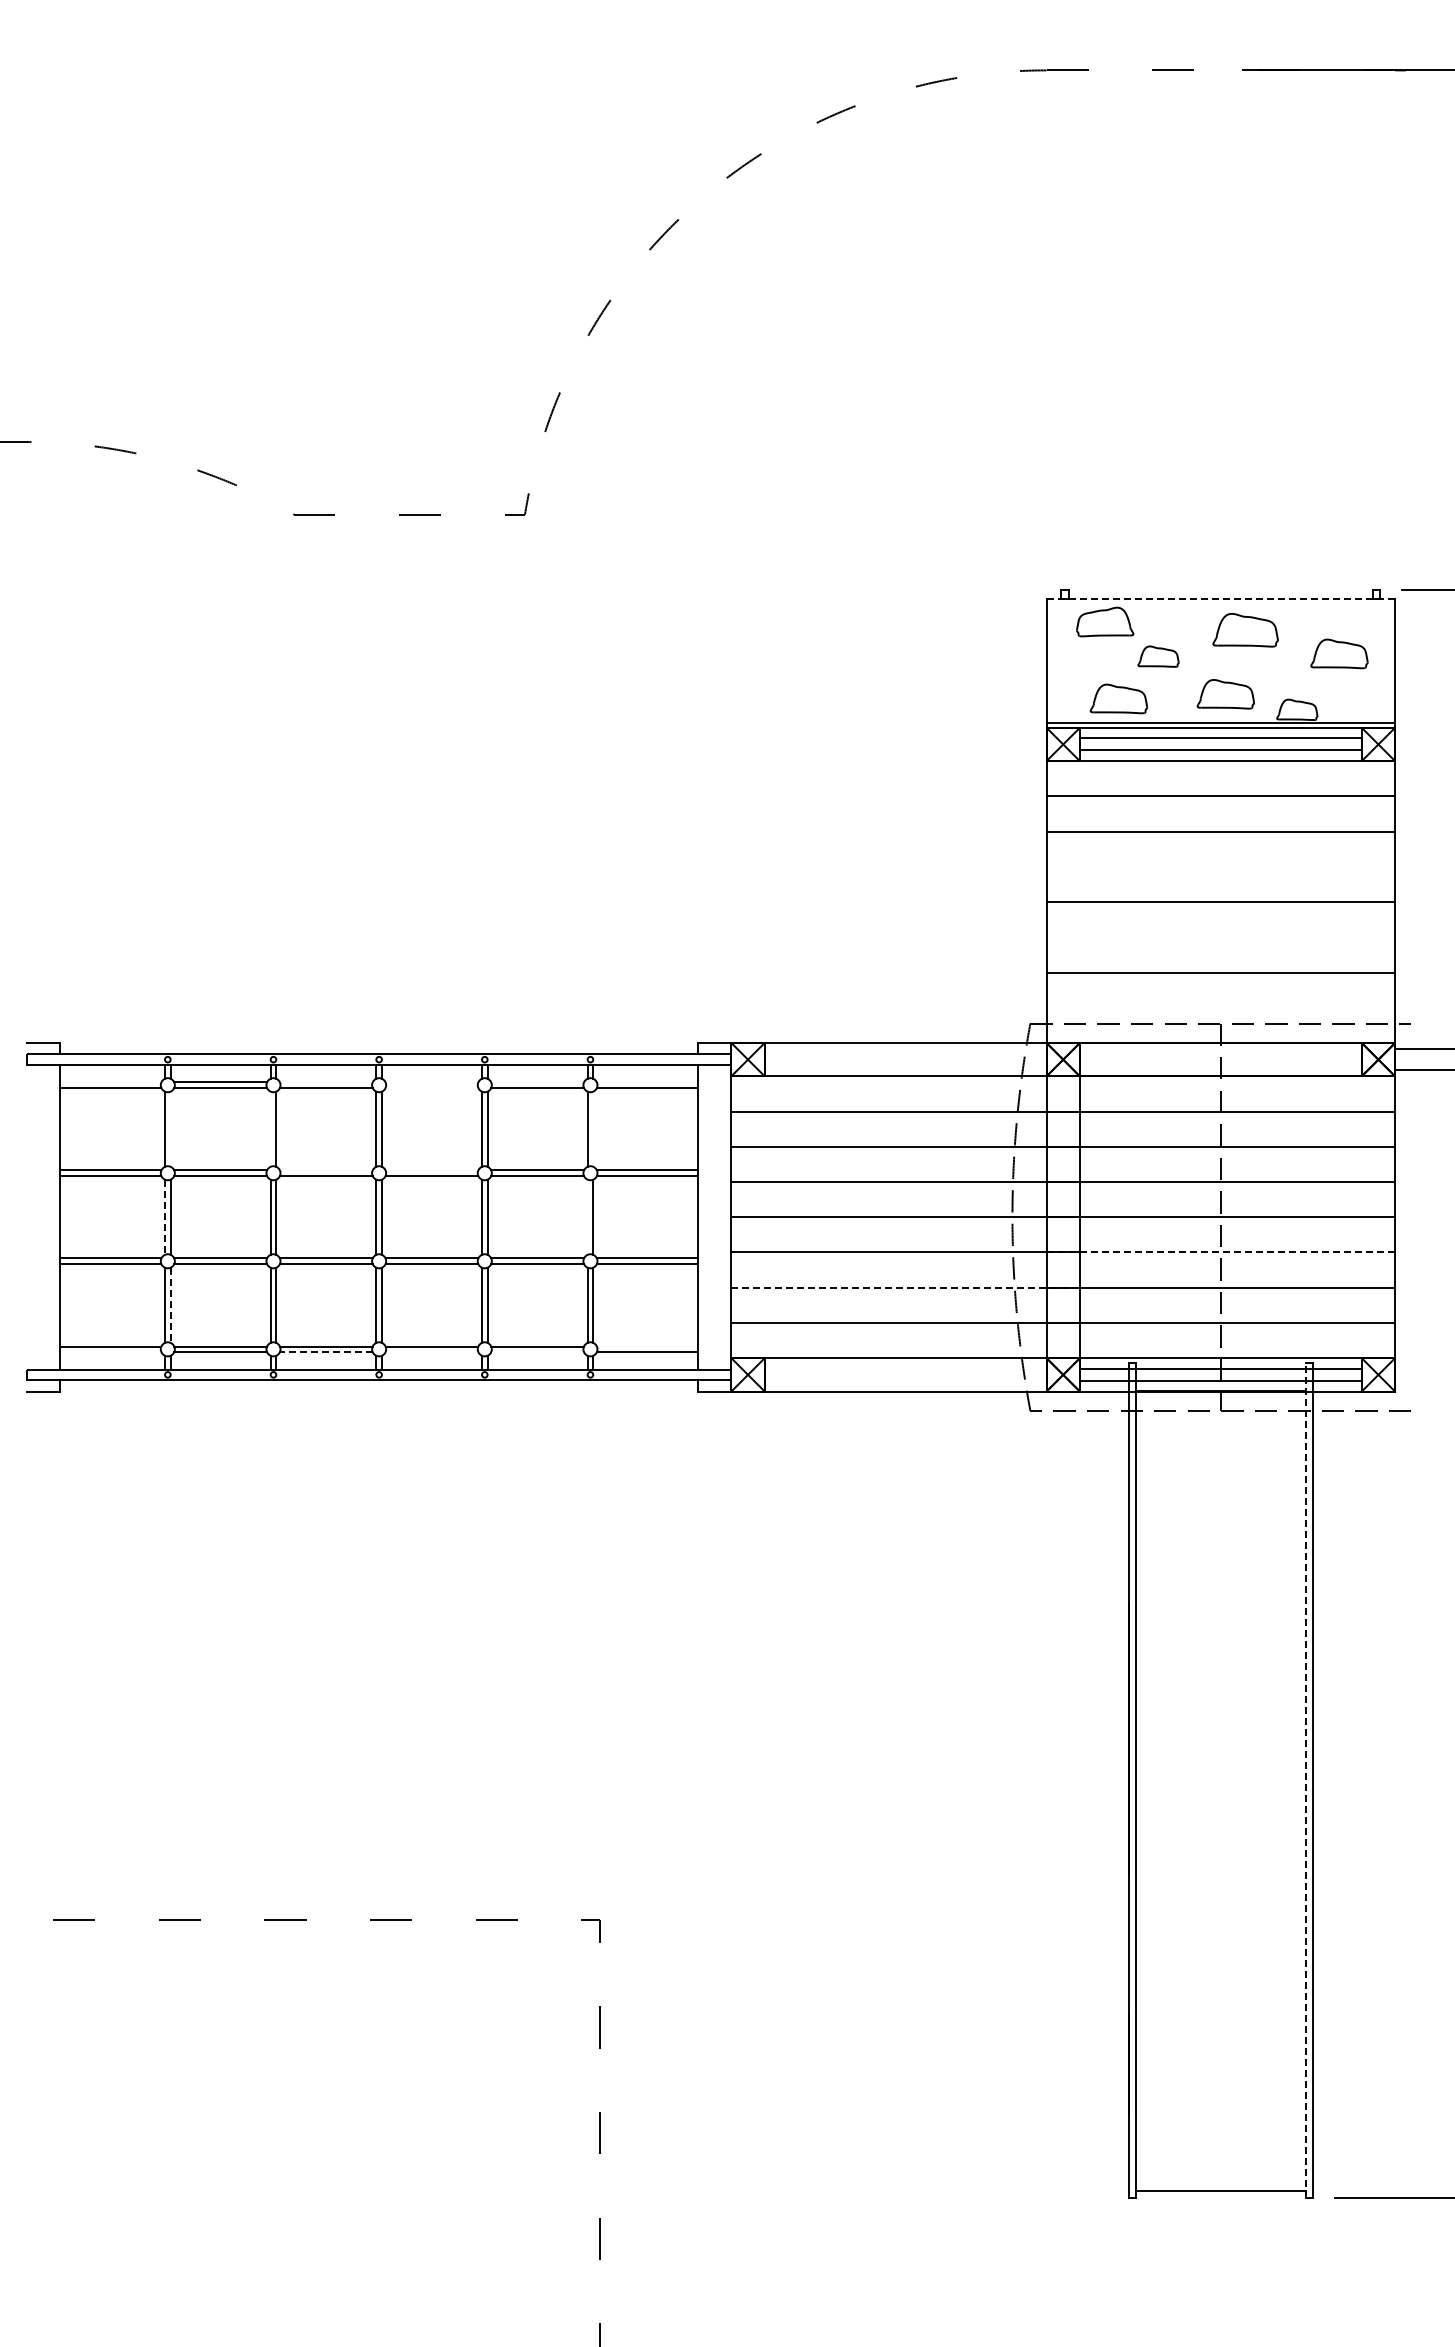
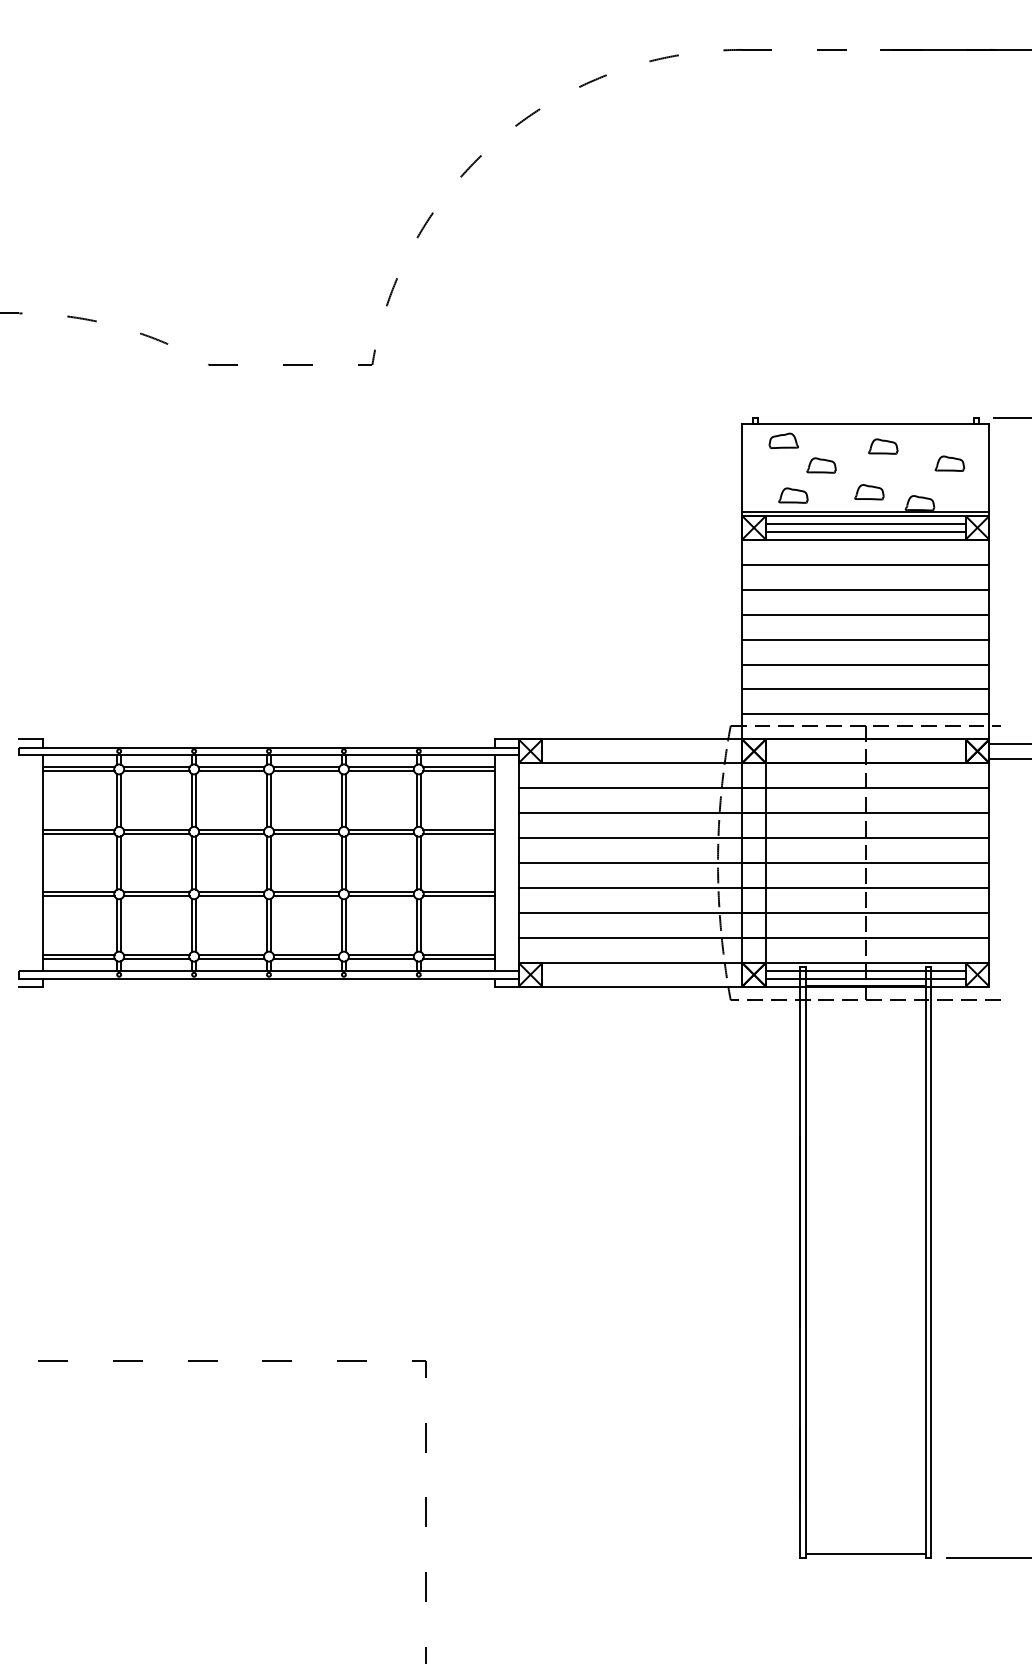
line: (1220, 598) -> (865, 424), dashed -> solid
part: (1105, 621) -> (784, 440), size x0.71
part: (1245, 629) -> (883, 446), size x0.62
part: (1339, 654) -> (949, 464), size x0.71
part: (1226, 694) -> (869, 492), size x0.71
part: (1118, 699) -> (793, 495), size x0.71
line: (1220, 866) -> (865, 614), added
line: (1220, 937) -> (865, 664), added
line: (1220, 1007) -> (865, 714), added
line: (110, 1082) -> (78, 767), added
line: (325, 1082) -> (230, 767), added
line: (431, 1082) -> (306, 767), added
line: (537, 1082) -> (381, 767), added
line: (646, 1082) -> (458, 767), added
line: (431, 1088) -> (306, 771), added
line: (170, 1128) -> (121, 800), added
line: (270, 1128) -> (191, 800), added
line: (593, 1128) -> (420, 800), added
line: (325, 1170) -> (230, 829), added
line: (431, 1170) -> (306, 829), added
line: (587, 1216) -> (416, 862), added
line: (165, 1217) -> (117, 863), dashed -> solid
line: (1221, 1252) -> (866, 888), dashed -> solid
line: (906, 1287) -> (642, 912), dashed -> solid
line: (170, 1305) -> (121, 925), dashed -> solid
line: (646, 1346) -> (458, 954), added
line: (110, 1352) -> (78, 958), added
line: (325, 1352) -> (230, 958), dashed -> solid
line: (431, 1352) -> (306, 958), added
line: (537, 1352) -> (381, 958), added
line: (1305, 1780) -> (925, 1262), dashed -> solid

